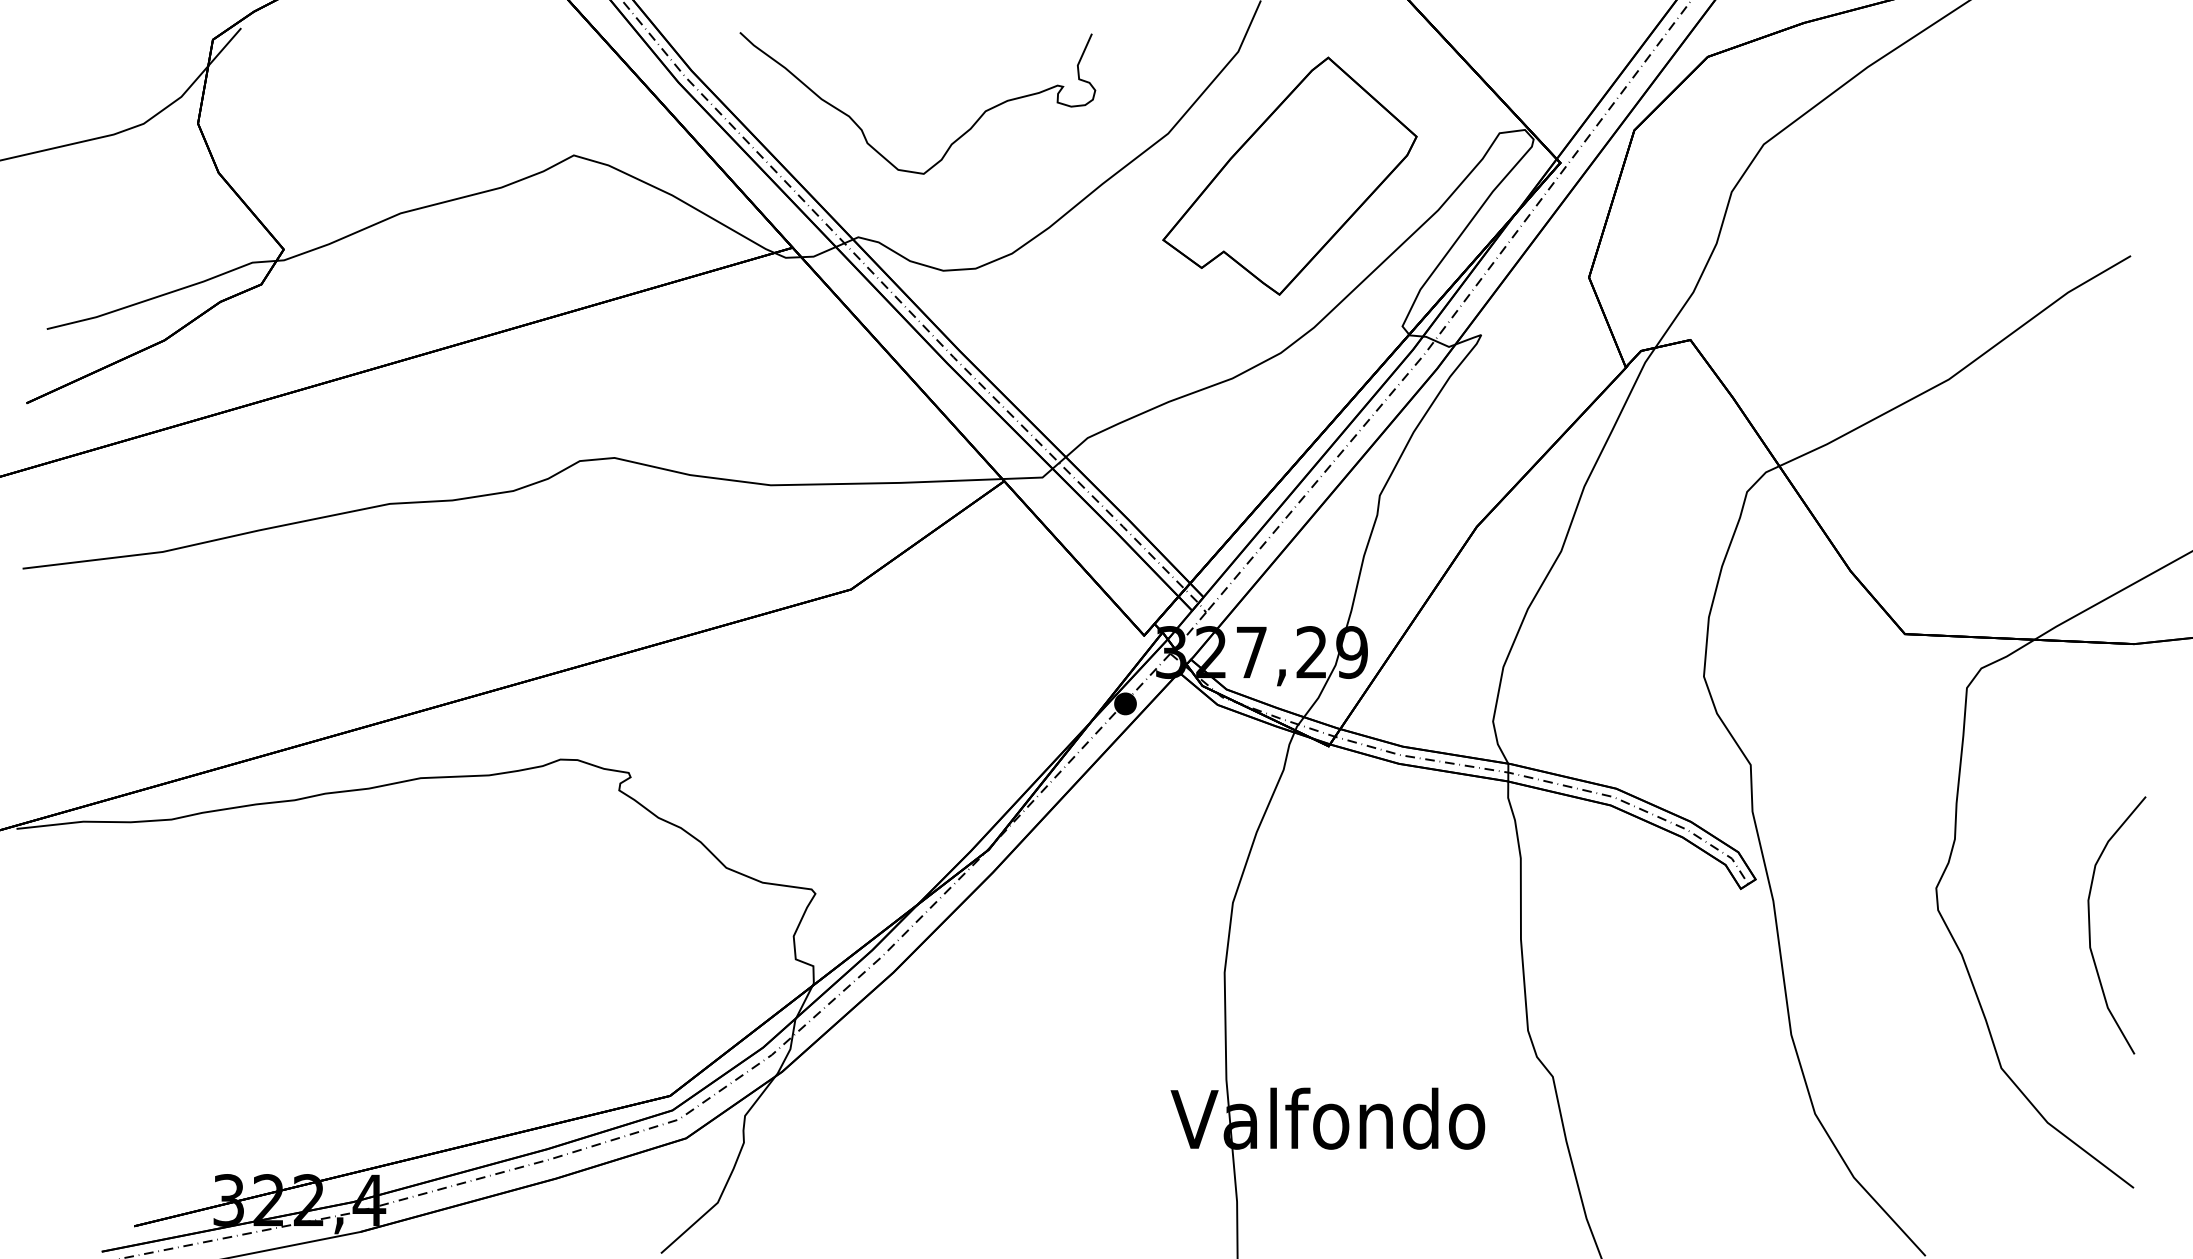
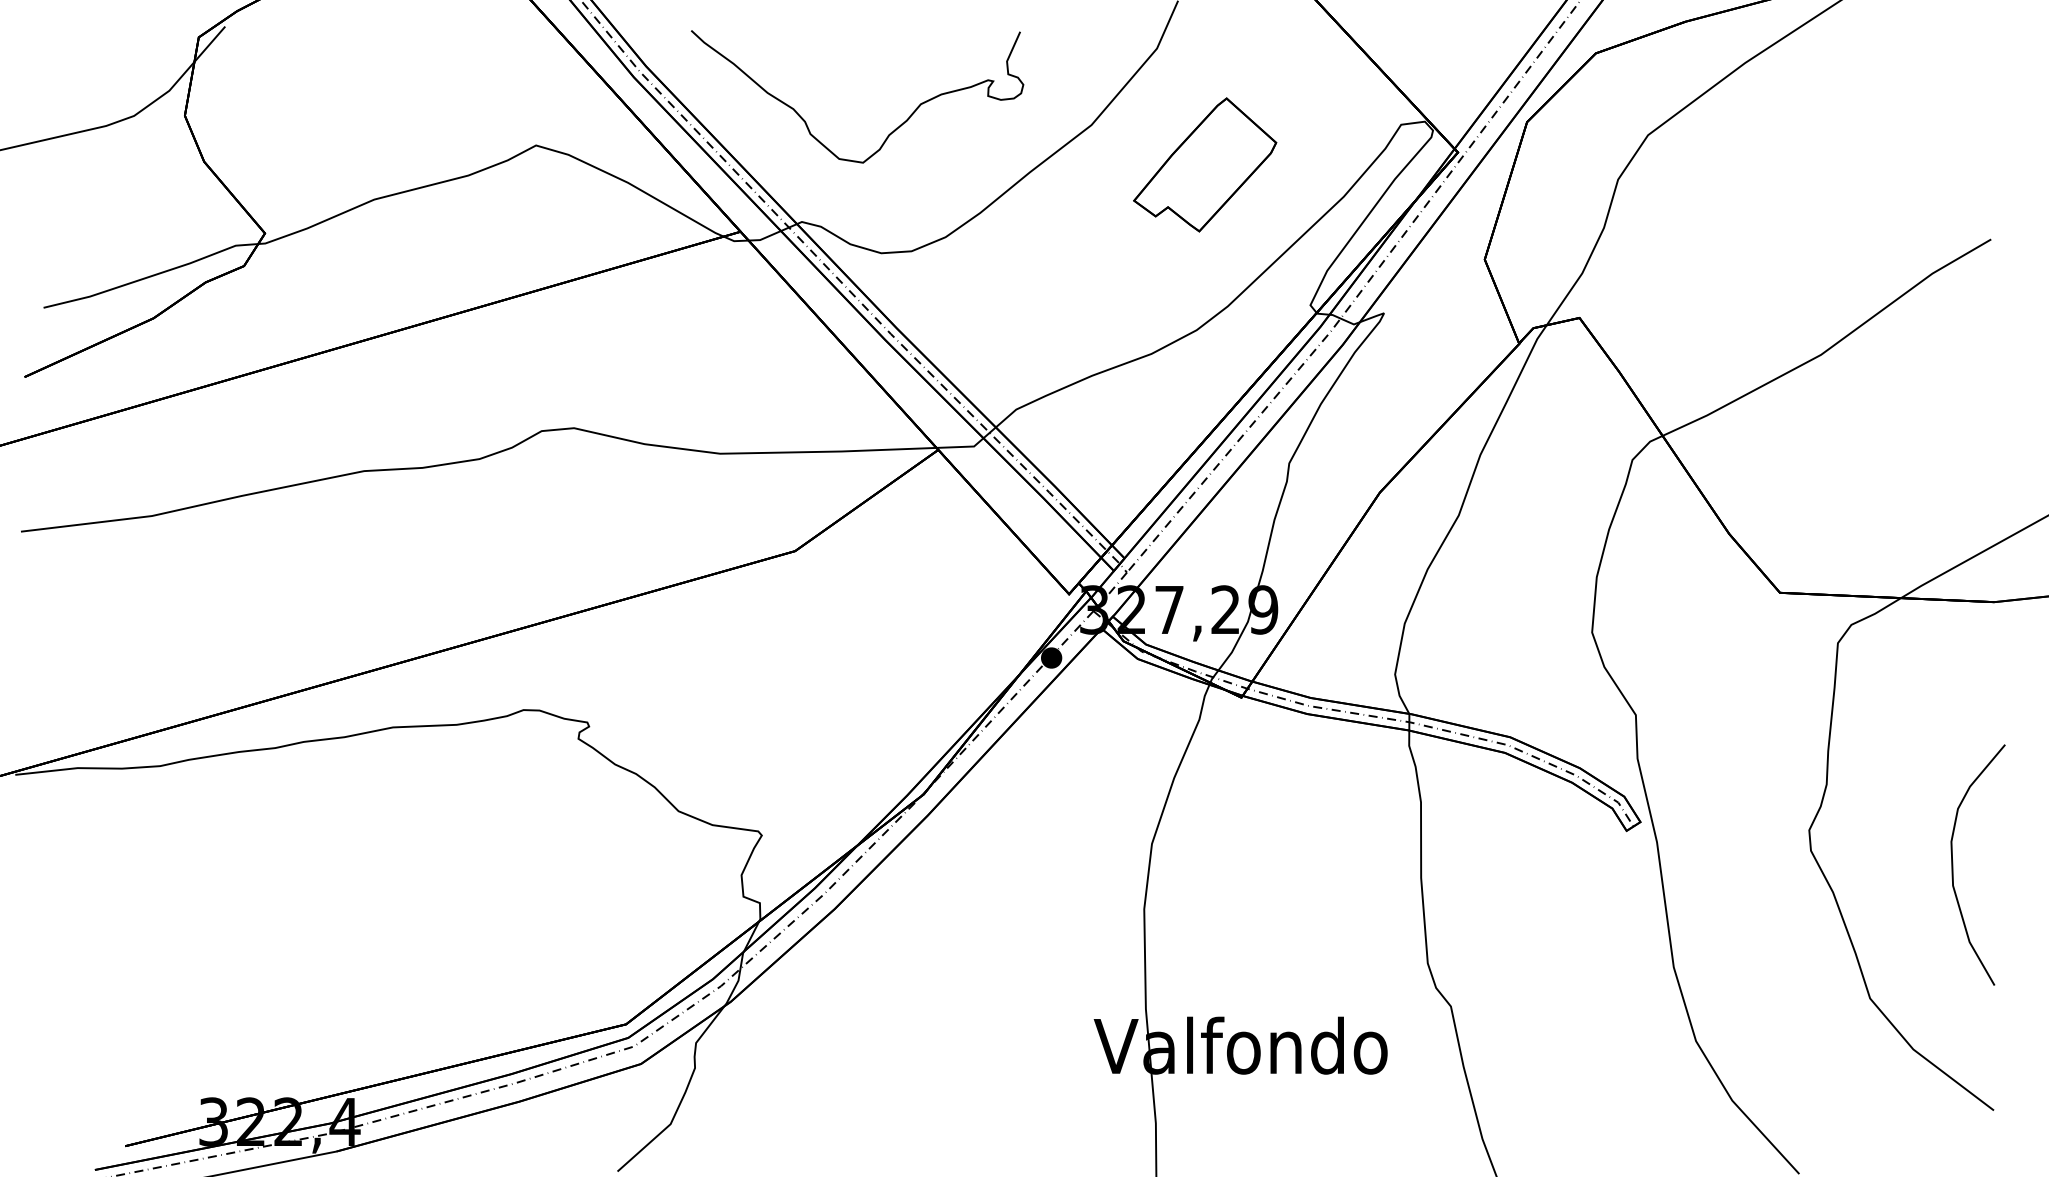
part: (1289, 175) -> (1204, 164), size x0.6

